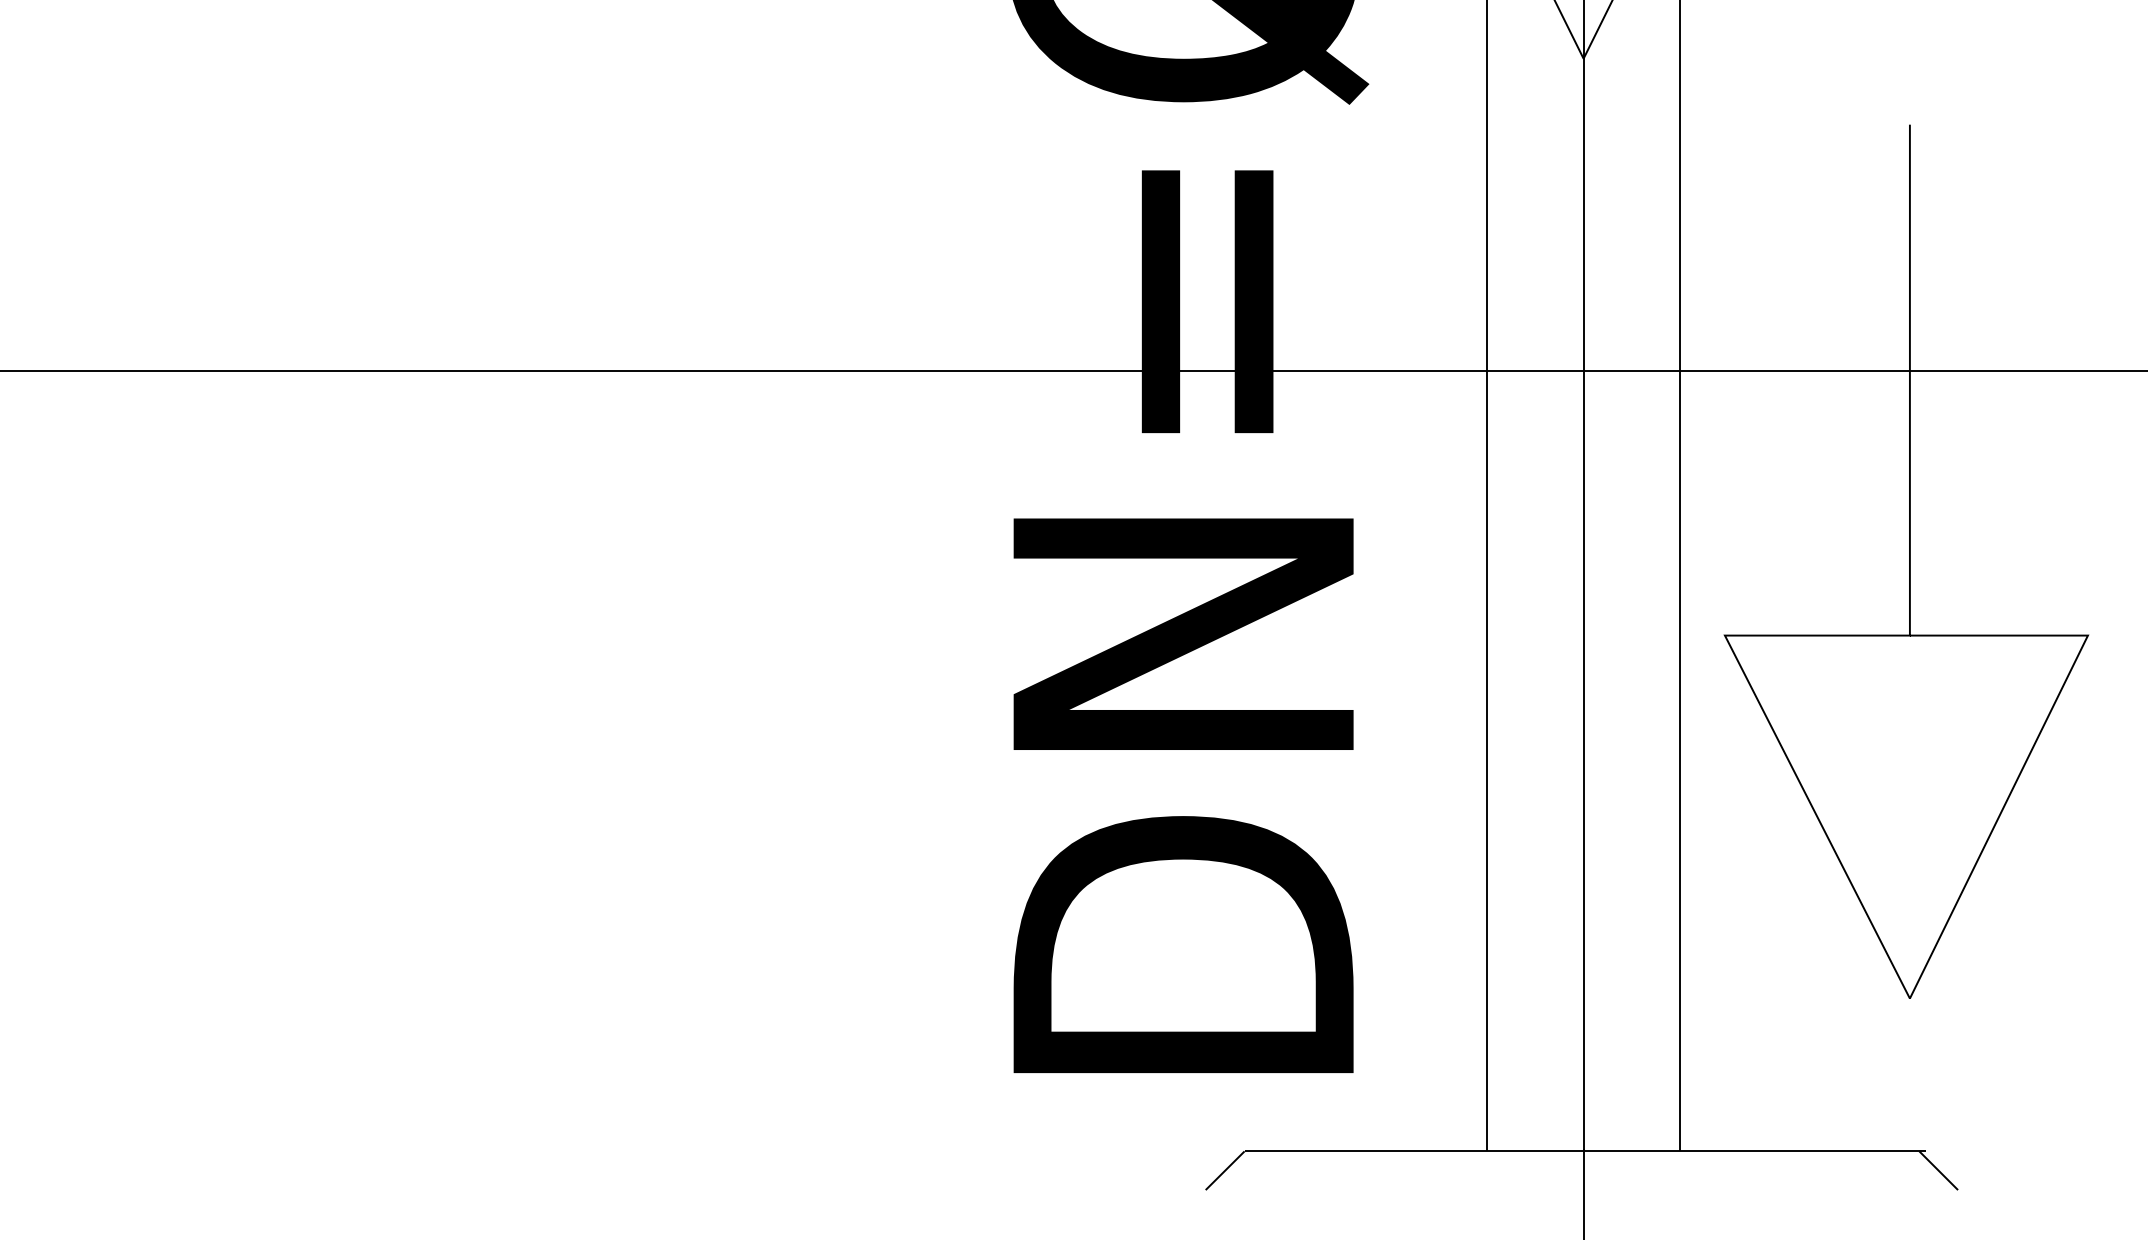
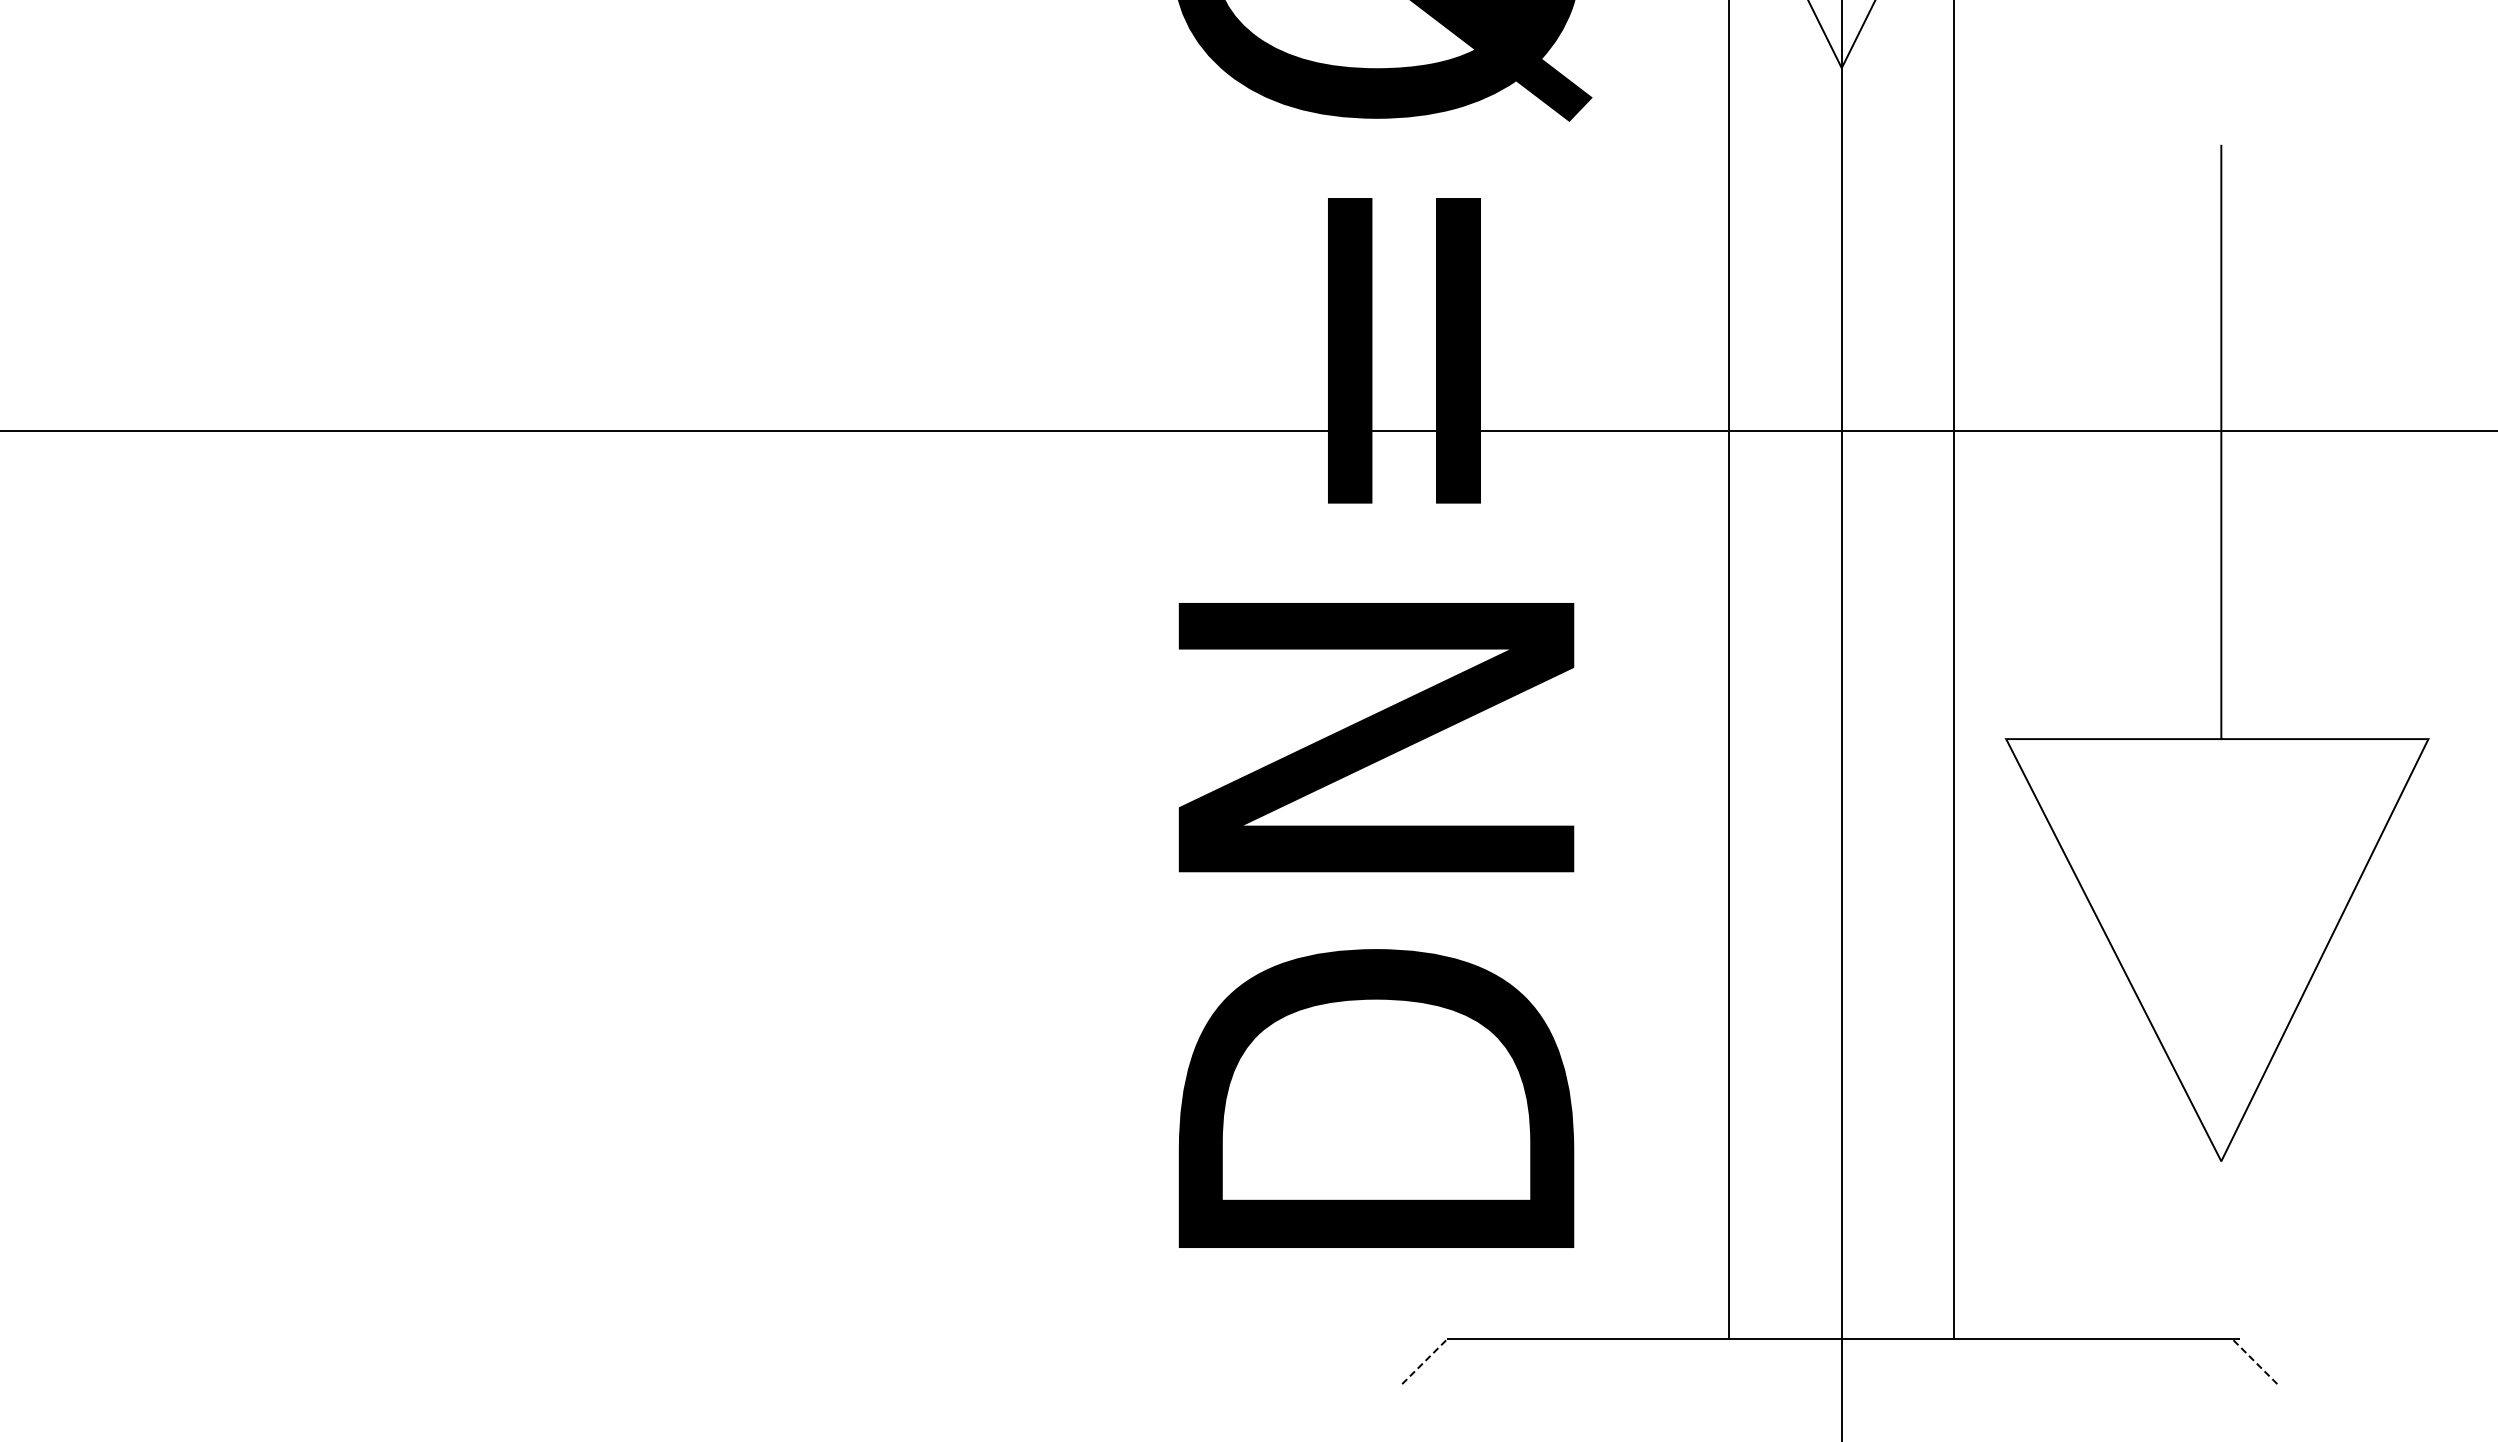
line: (1224, 1170) -> (1424, 1361), solid -> dashed
line: (1938, 1170) -> (2254, 1361), solid -> dashed

